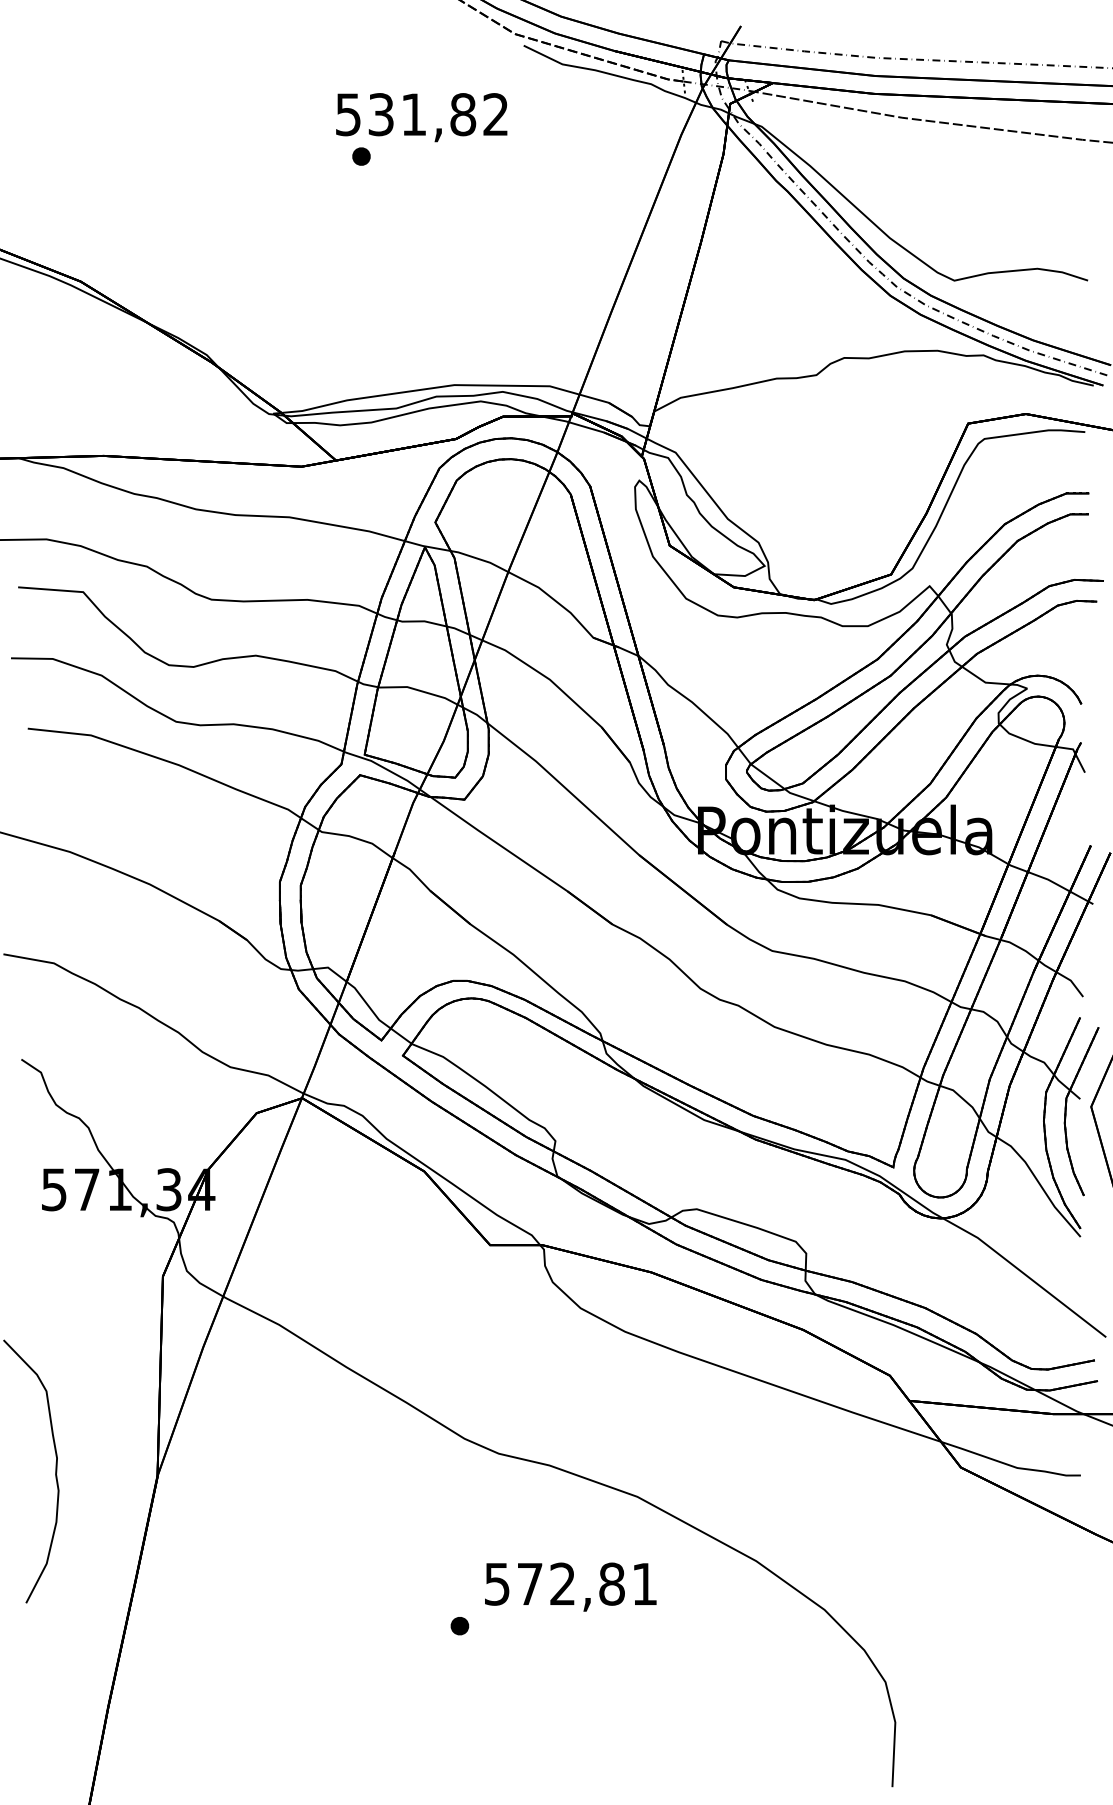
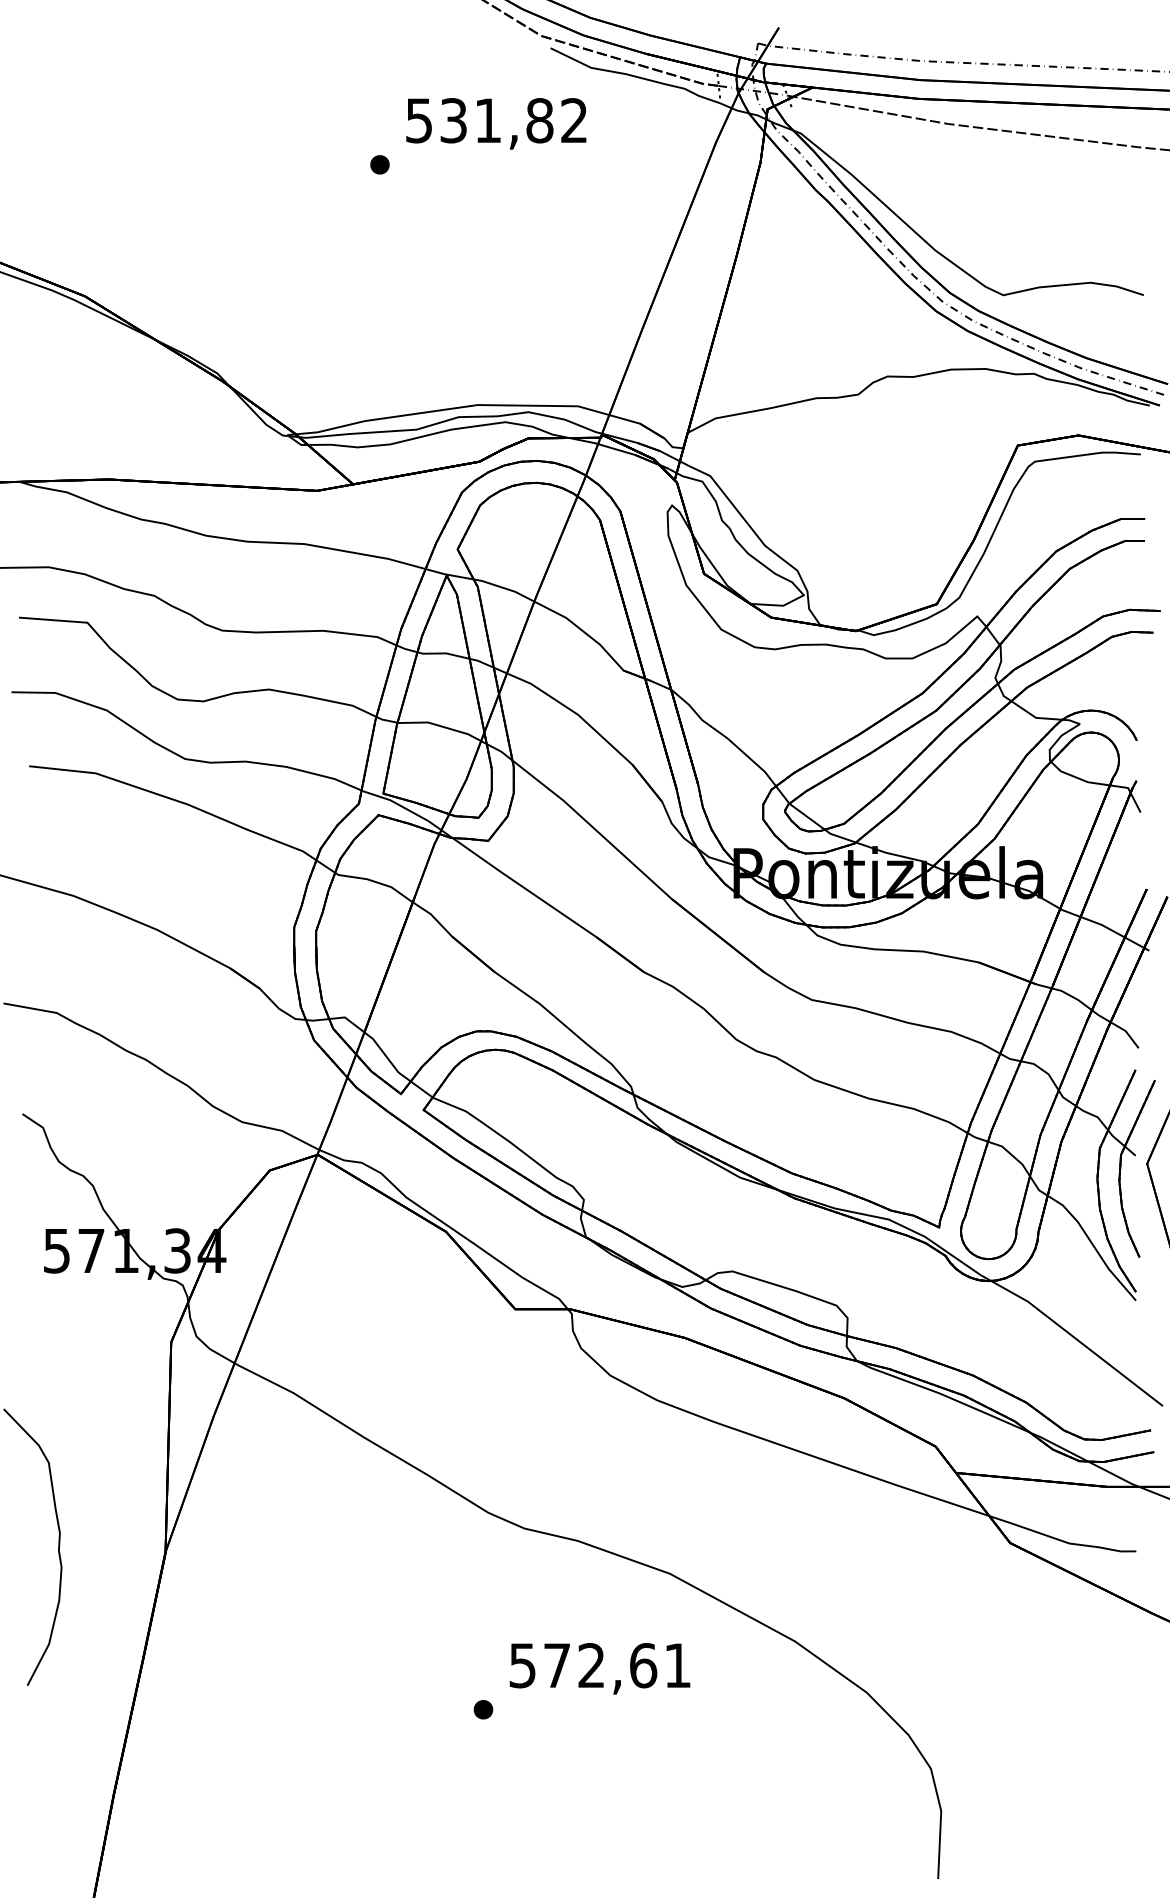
text: (421, 117) -> (496, 123), moved
text: (612, 1584) -> (643, 1665), 572,81 -> 572,61

